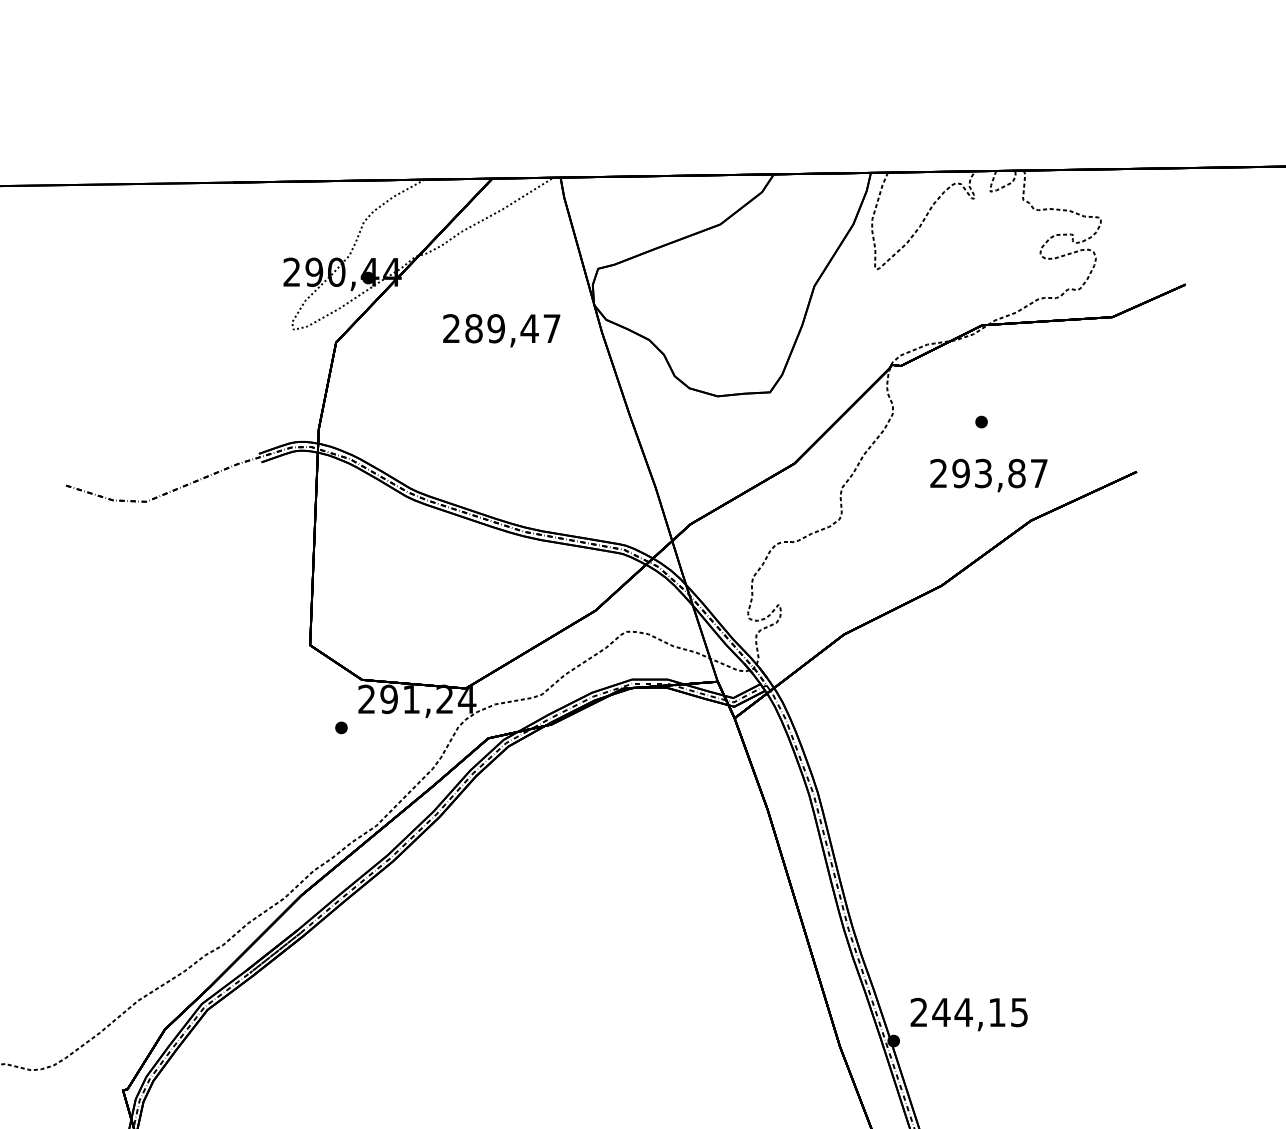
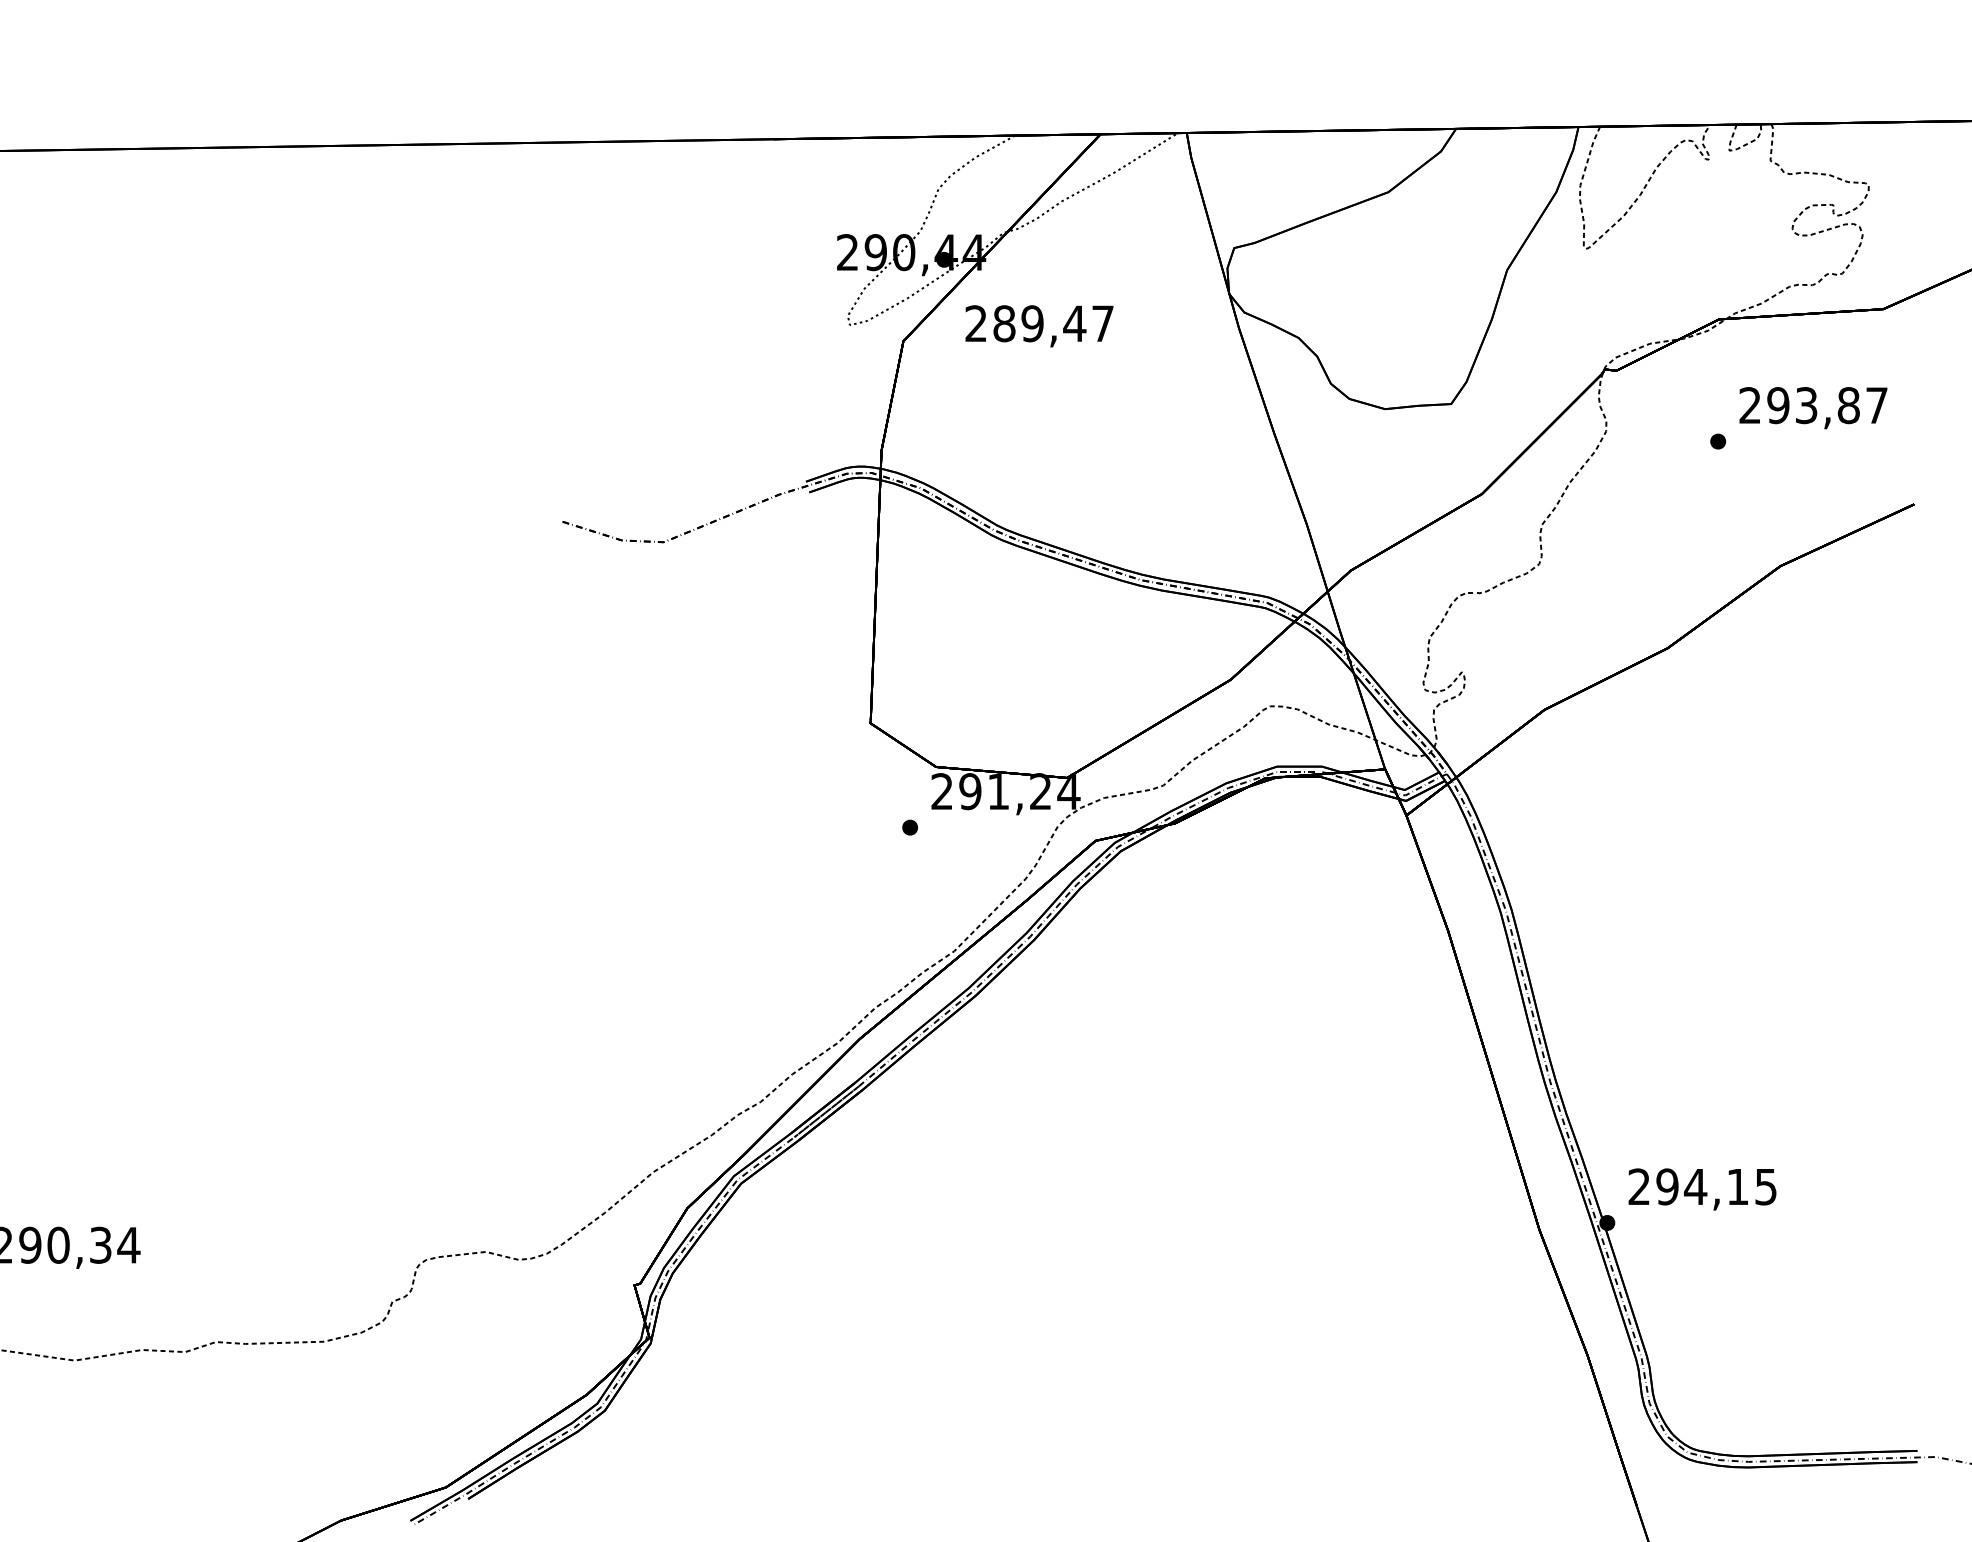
text: (501, 330) -> (1039, 326), moved
text: (988, 475) -> (1813, 408), moved
text: (941, 1012) -> (1667, 1186), 244,15 -> 294,15

